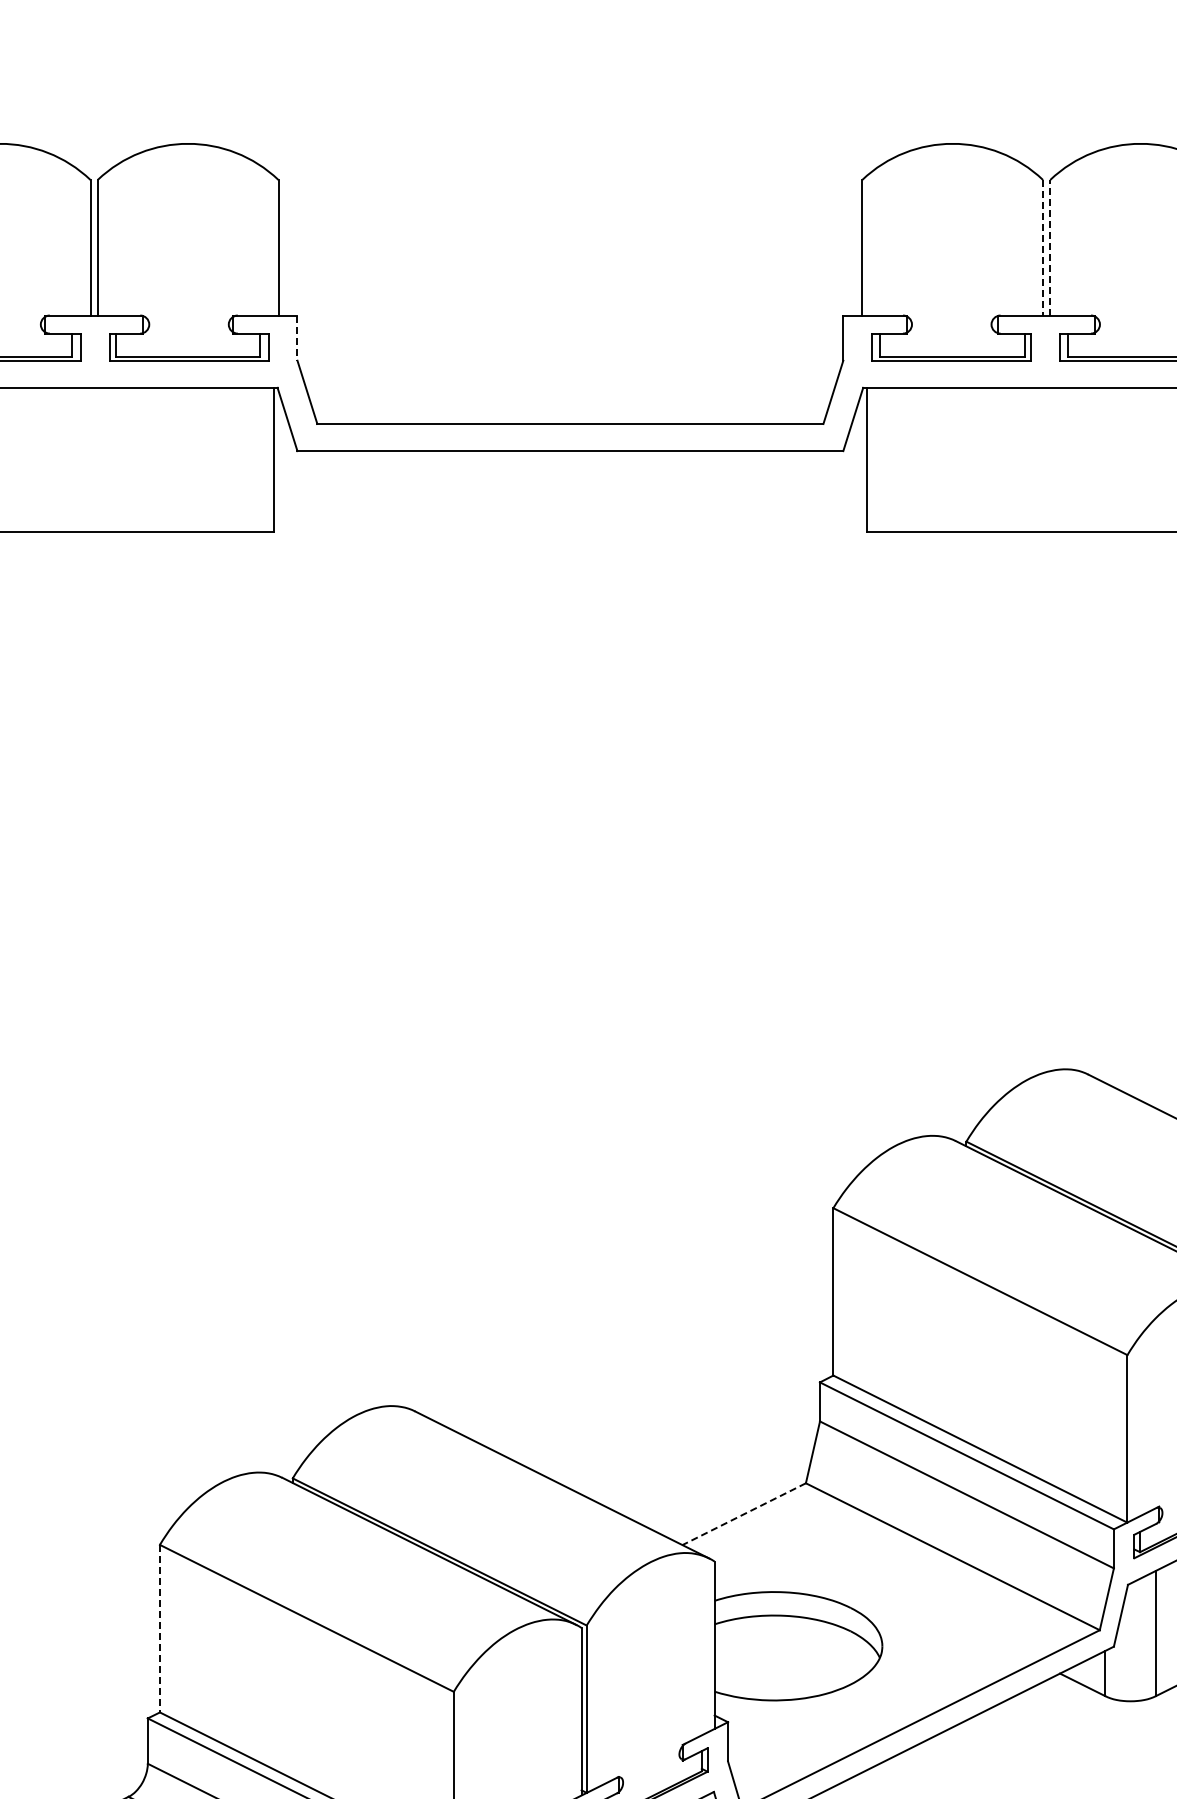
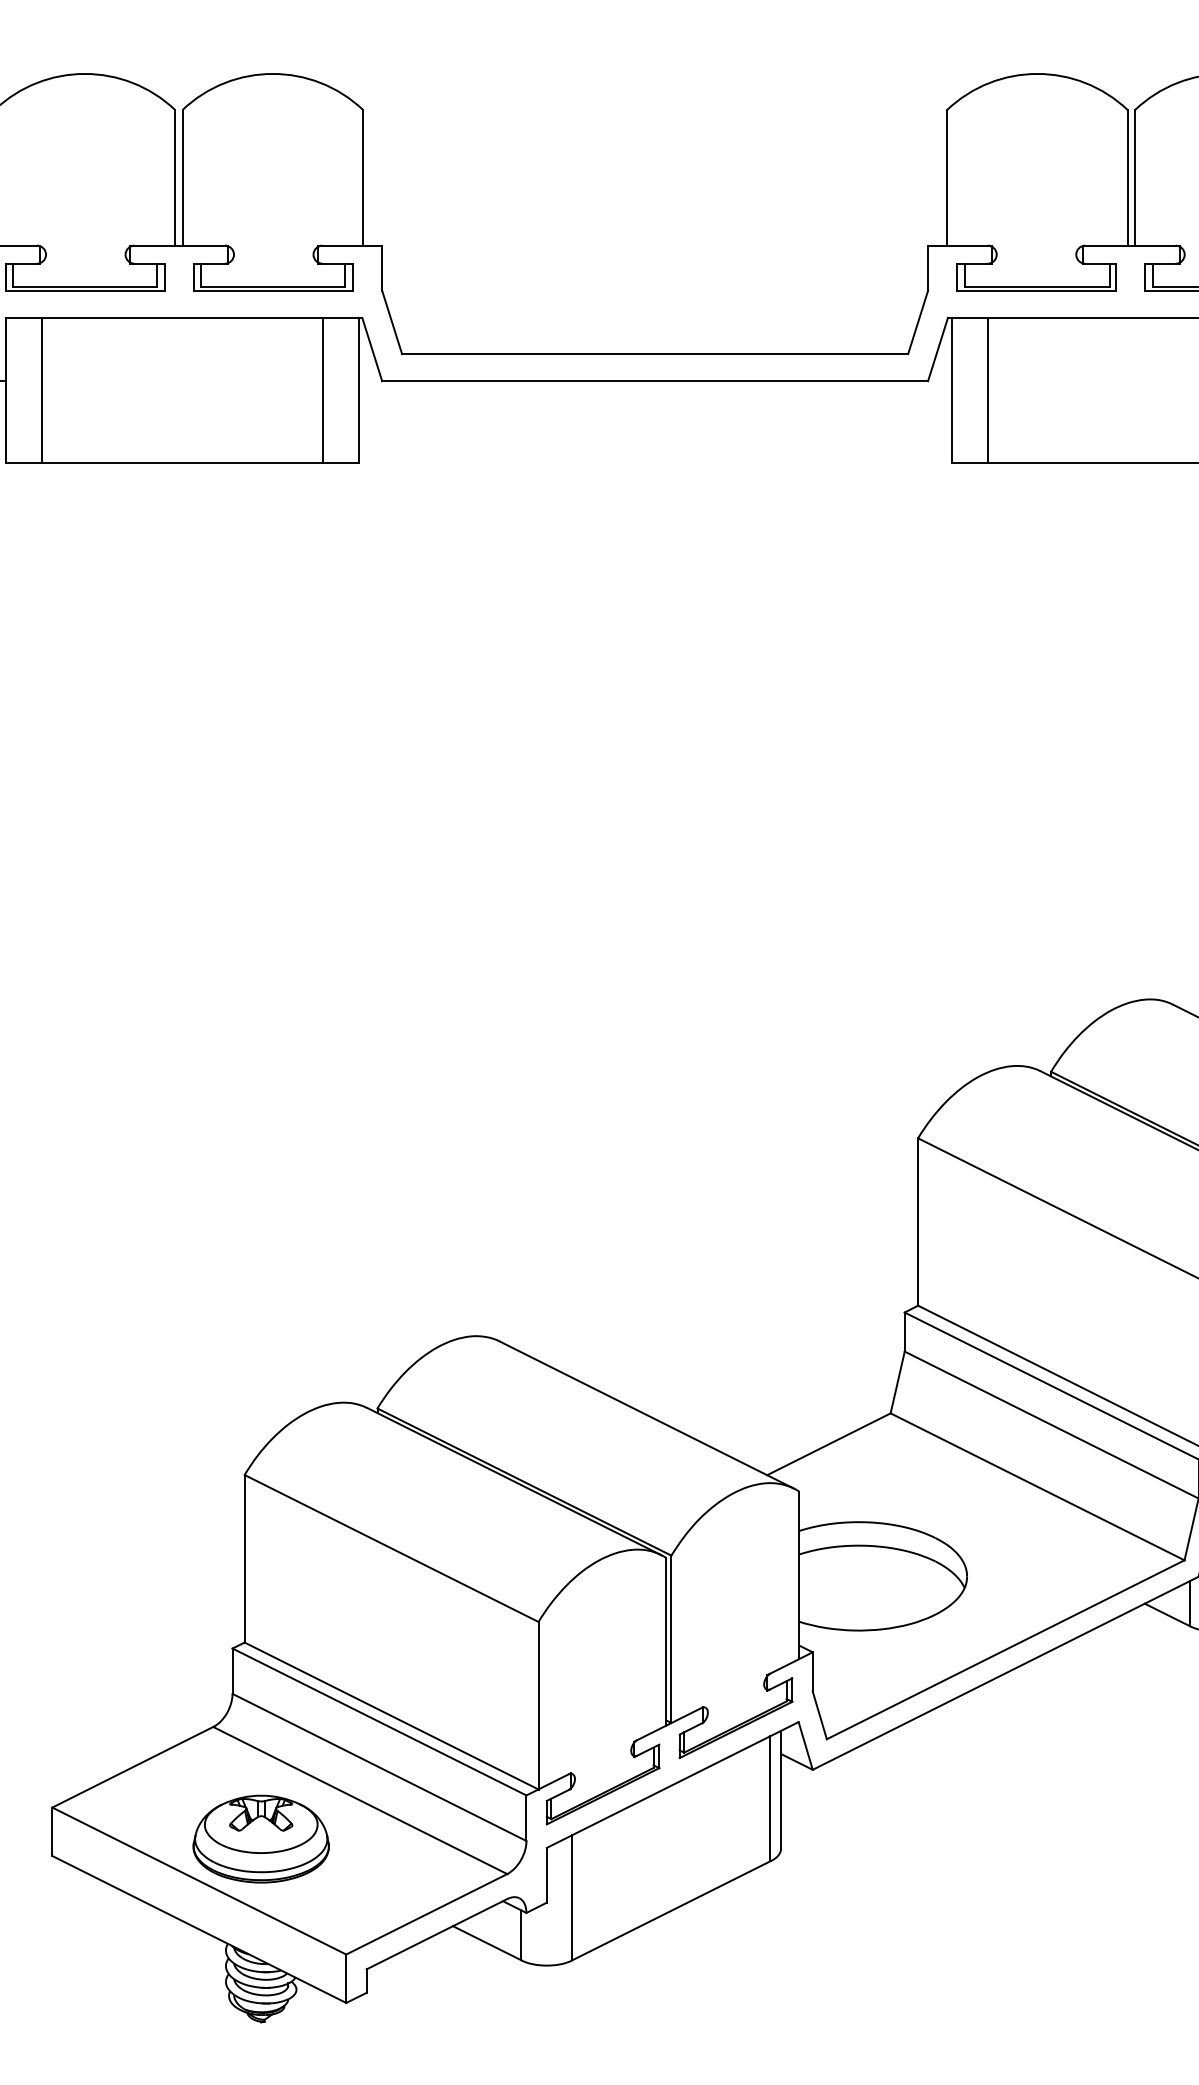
line: (1042, 247) -> (1127, 177), dashed -> solid
line: (1050, 247) -> (1135, 177), dashed -> solid
line: (297, 338) -> (382, 268), dashed -> solid
line: (237, 459) -> (322, 389), added
line: (902, 459) -> (987, 389), added
line: (743, 1514) -> (828, 1444), dashed -> solid
line: (159, 1628) -> (244, 1558), dashed -> solid

